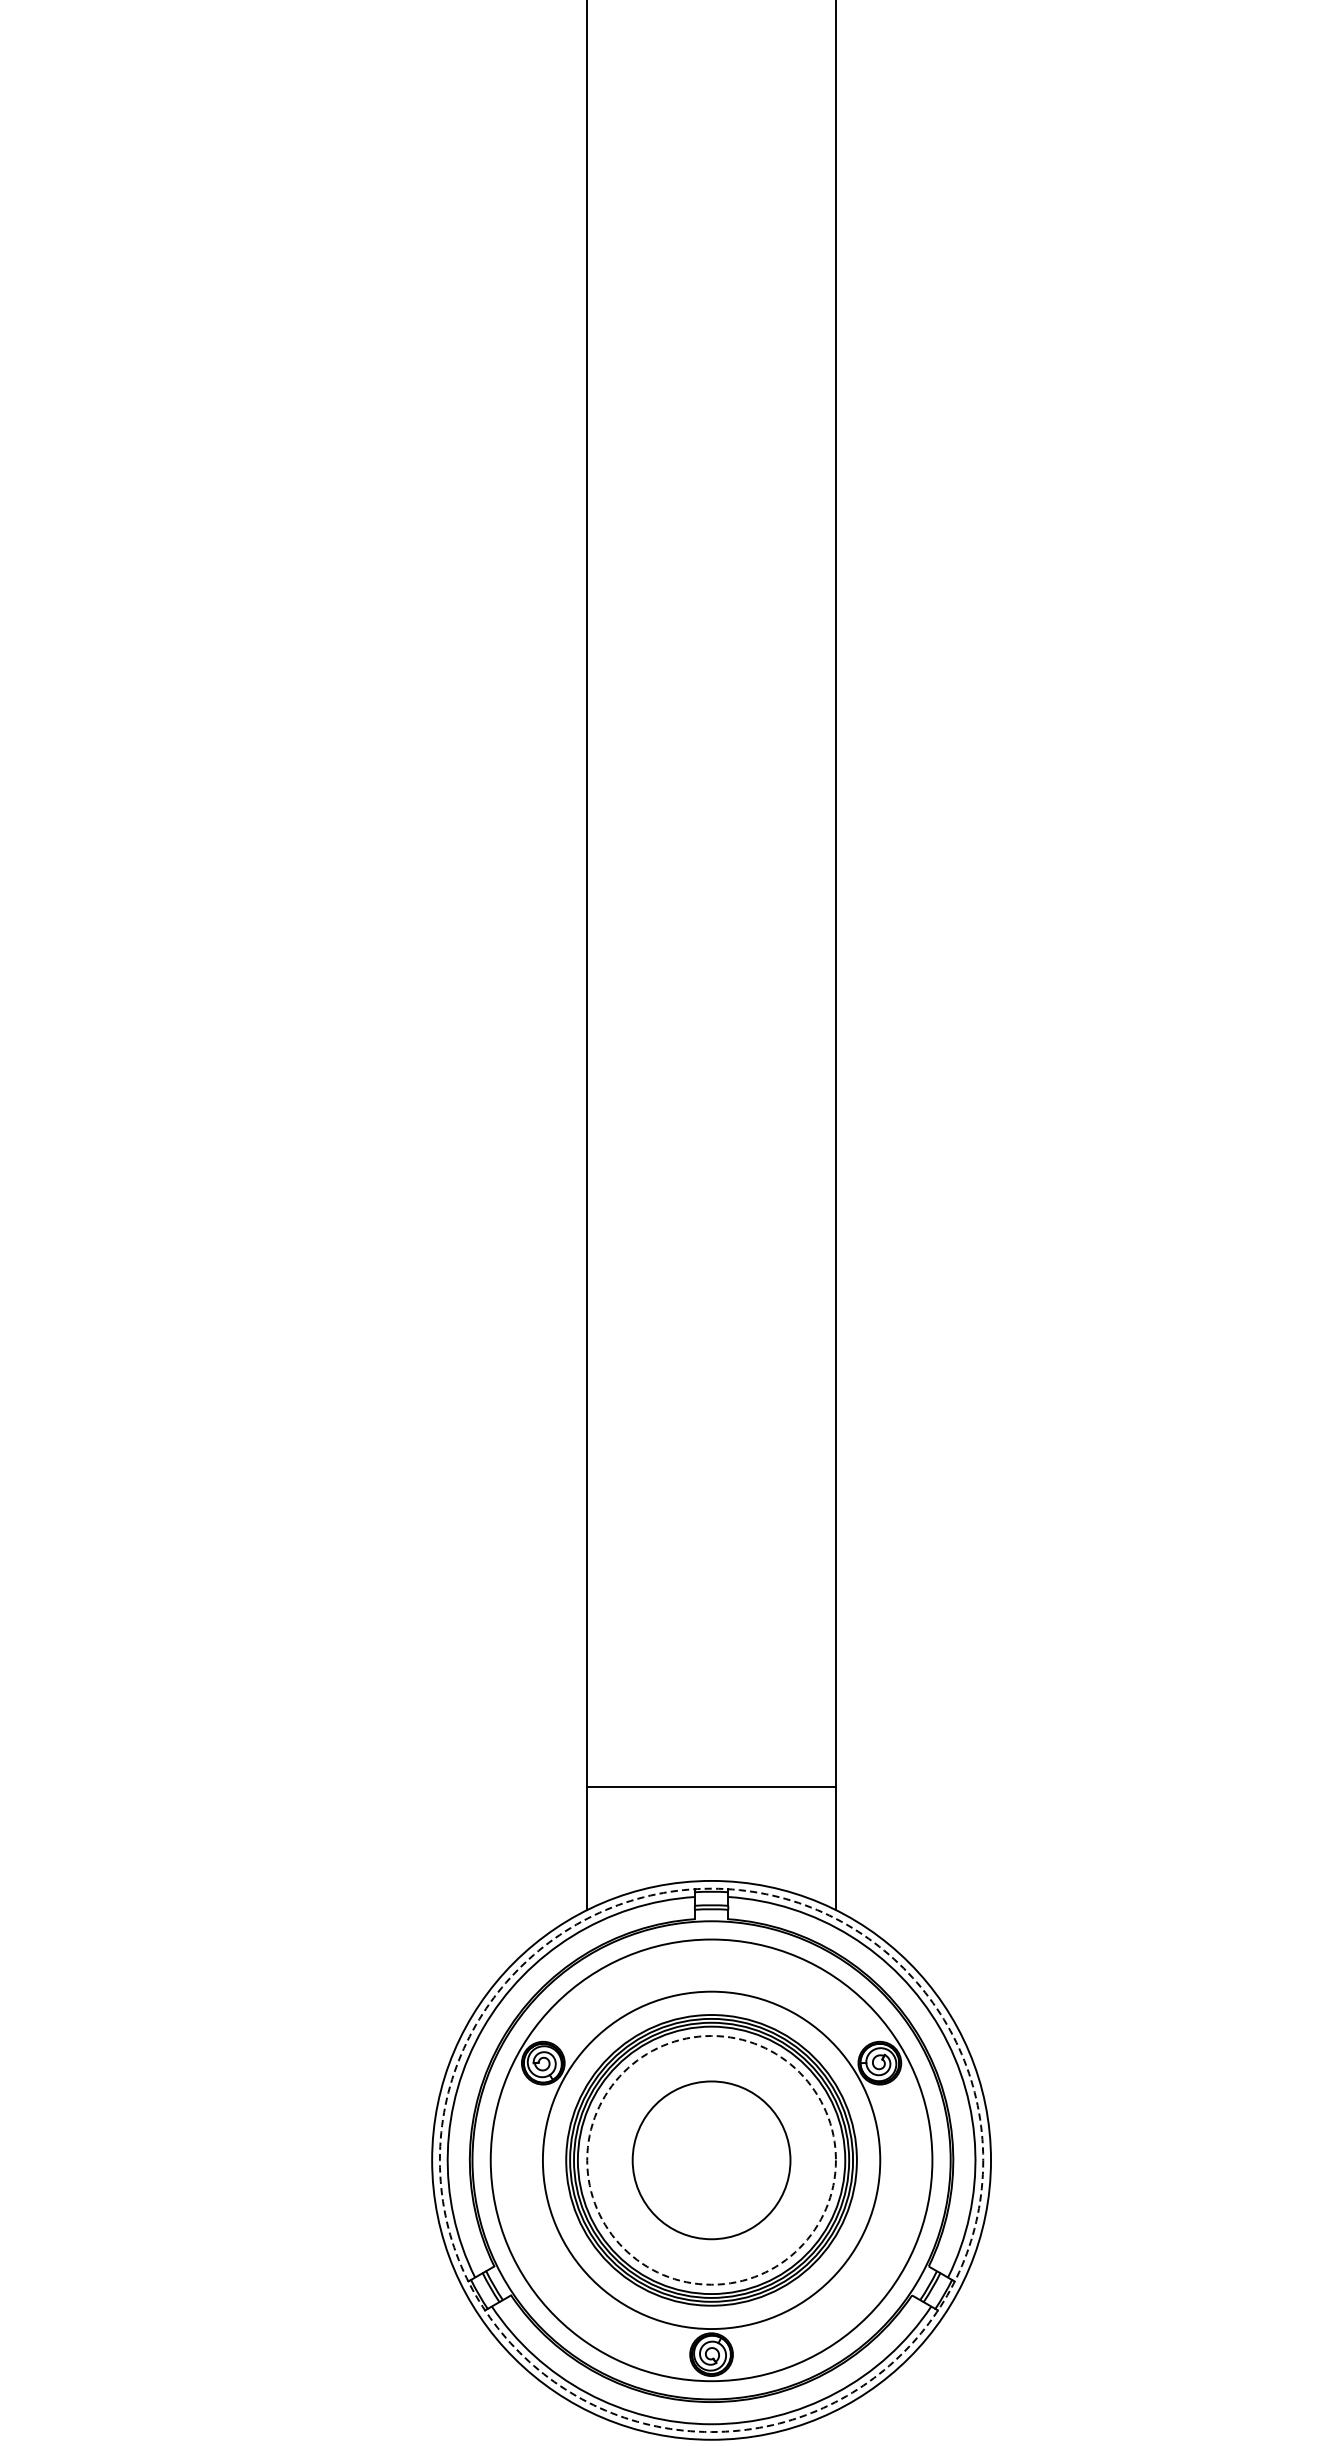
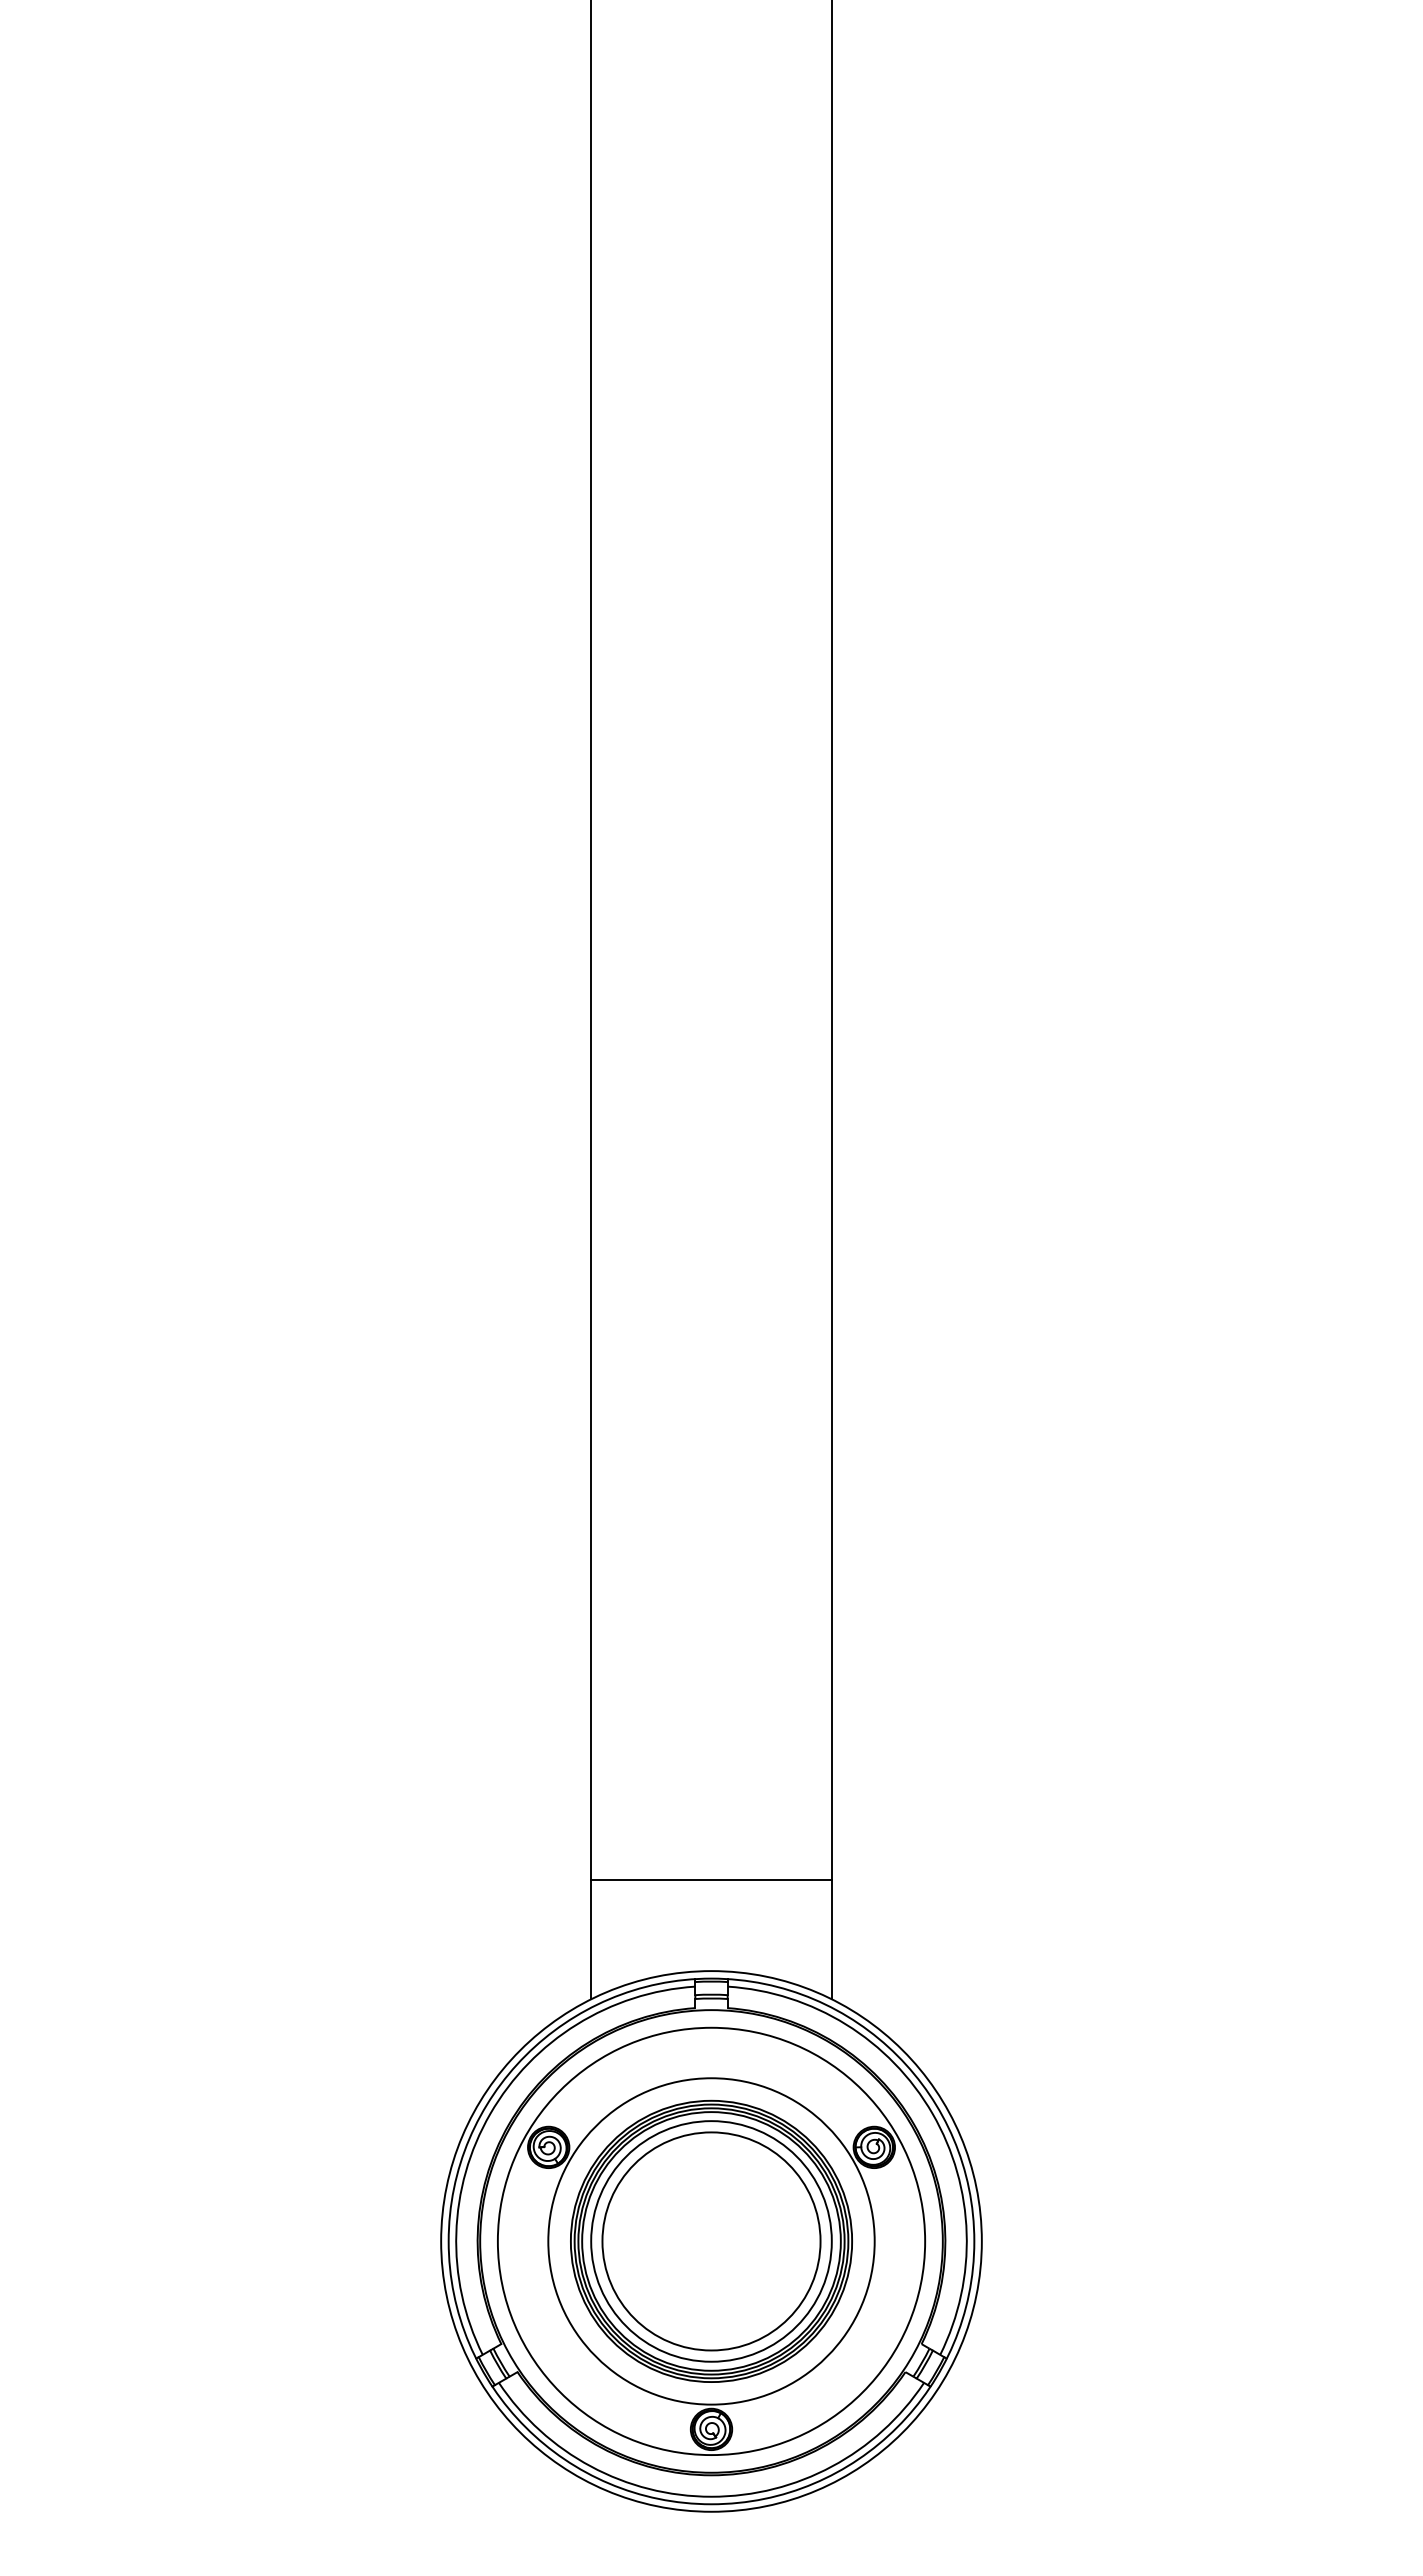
circle: (711, 2160) -> (711, 2241), dashed -> solid
circle: (711, 2160) -> (711, 2241), dashed -> solid
circle: (711, 2160) -> (711, 2241), size x1.43

